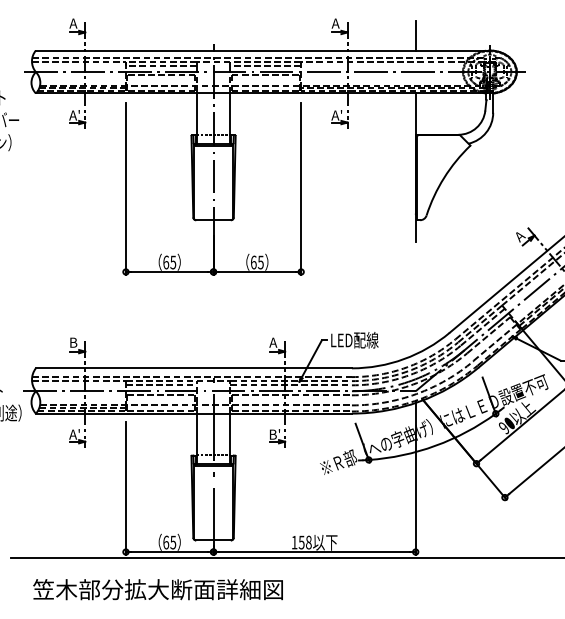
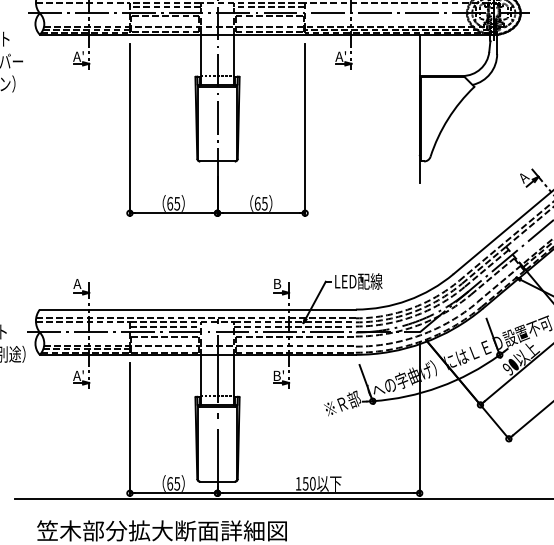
text: (73, 342) -> (77, 283), B -> A
text: (273, 342) -> (277, 283), A -> B
text: (308, 542) -> (312, 483), 158 -> 150

